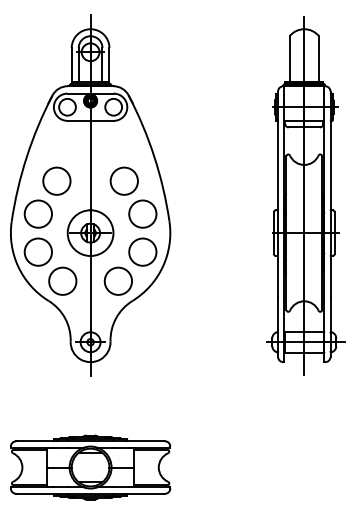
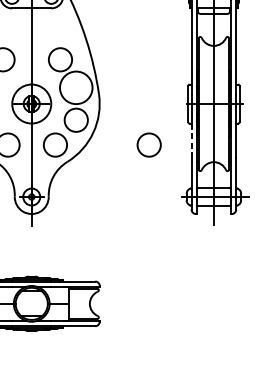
circle: (142, 213) -> (75, 87), size x1.4
line: (278, 277) -> (191, 141), solid -> dashed
circle: (227, 280) -> (148, 144), added

